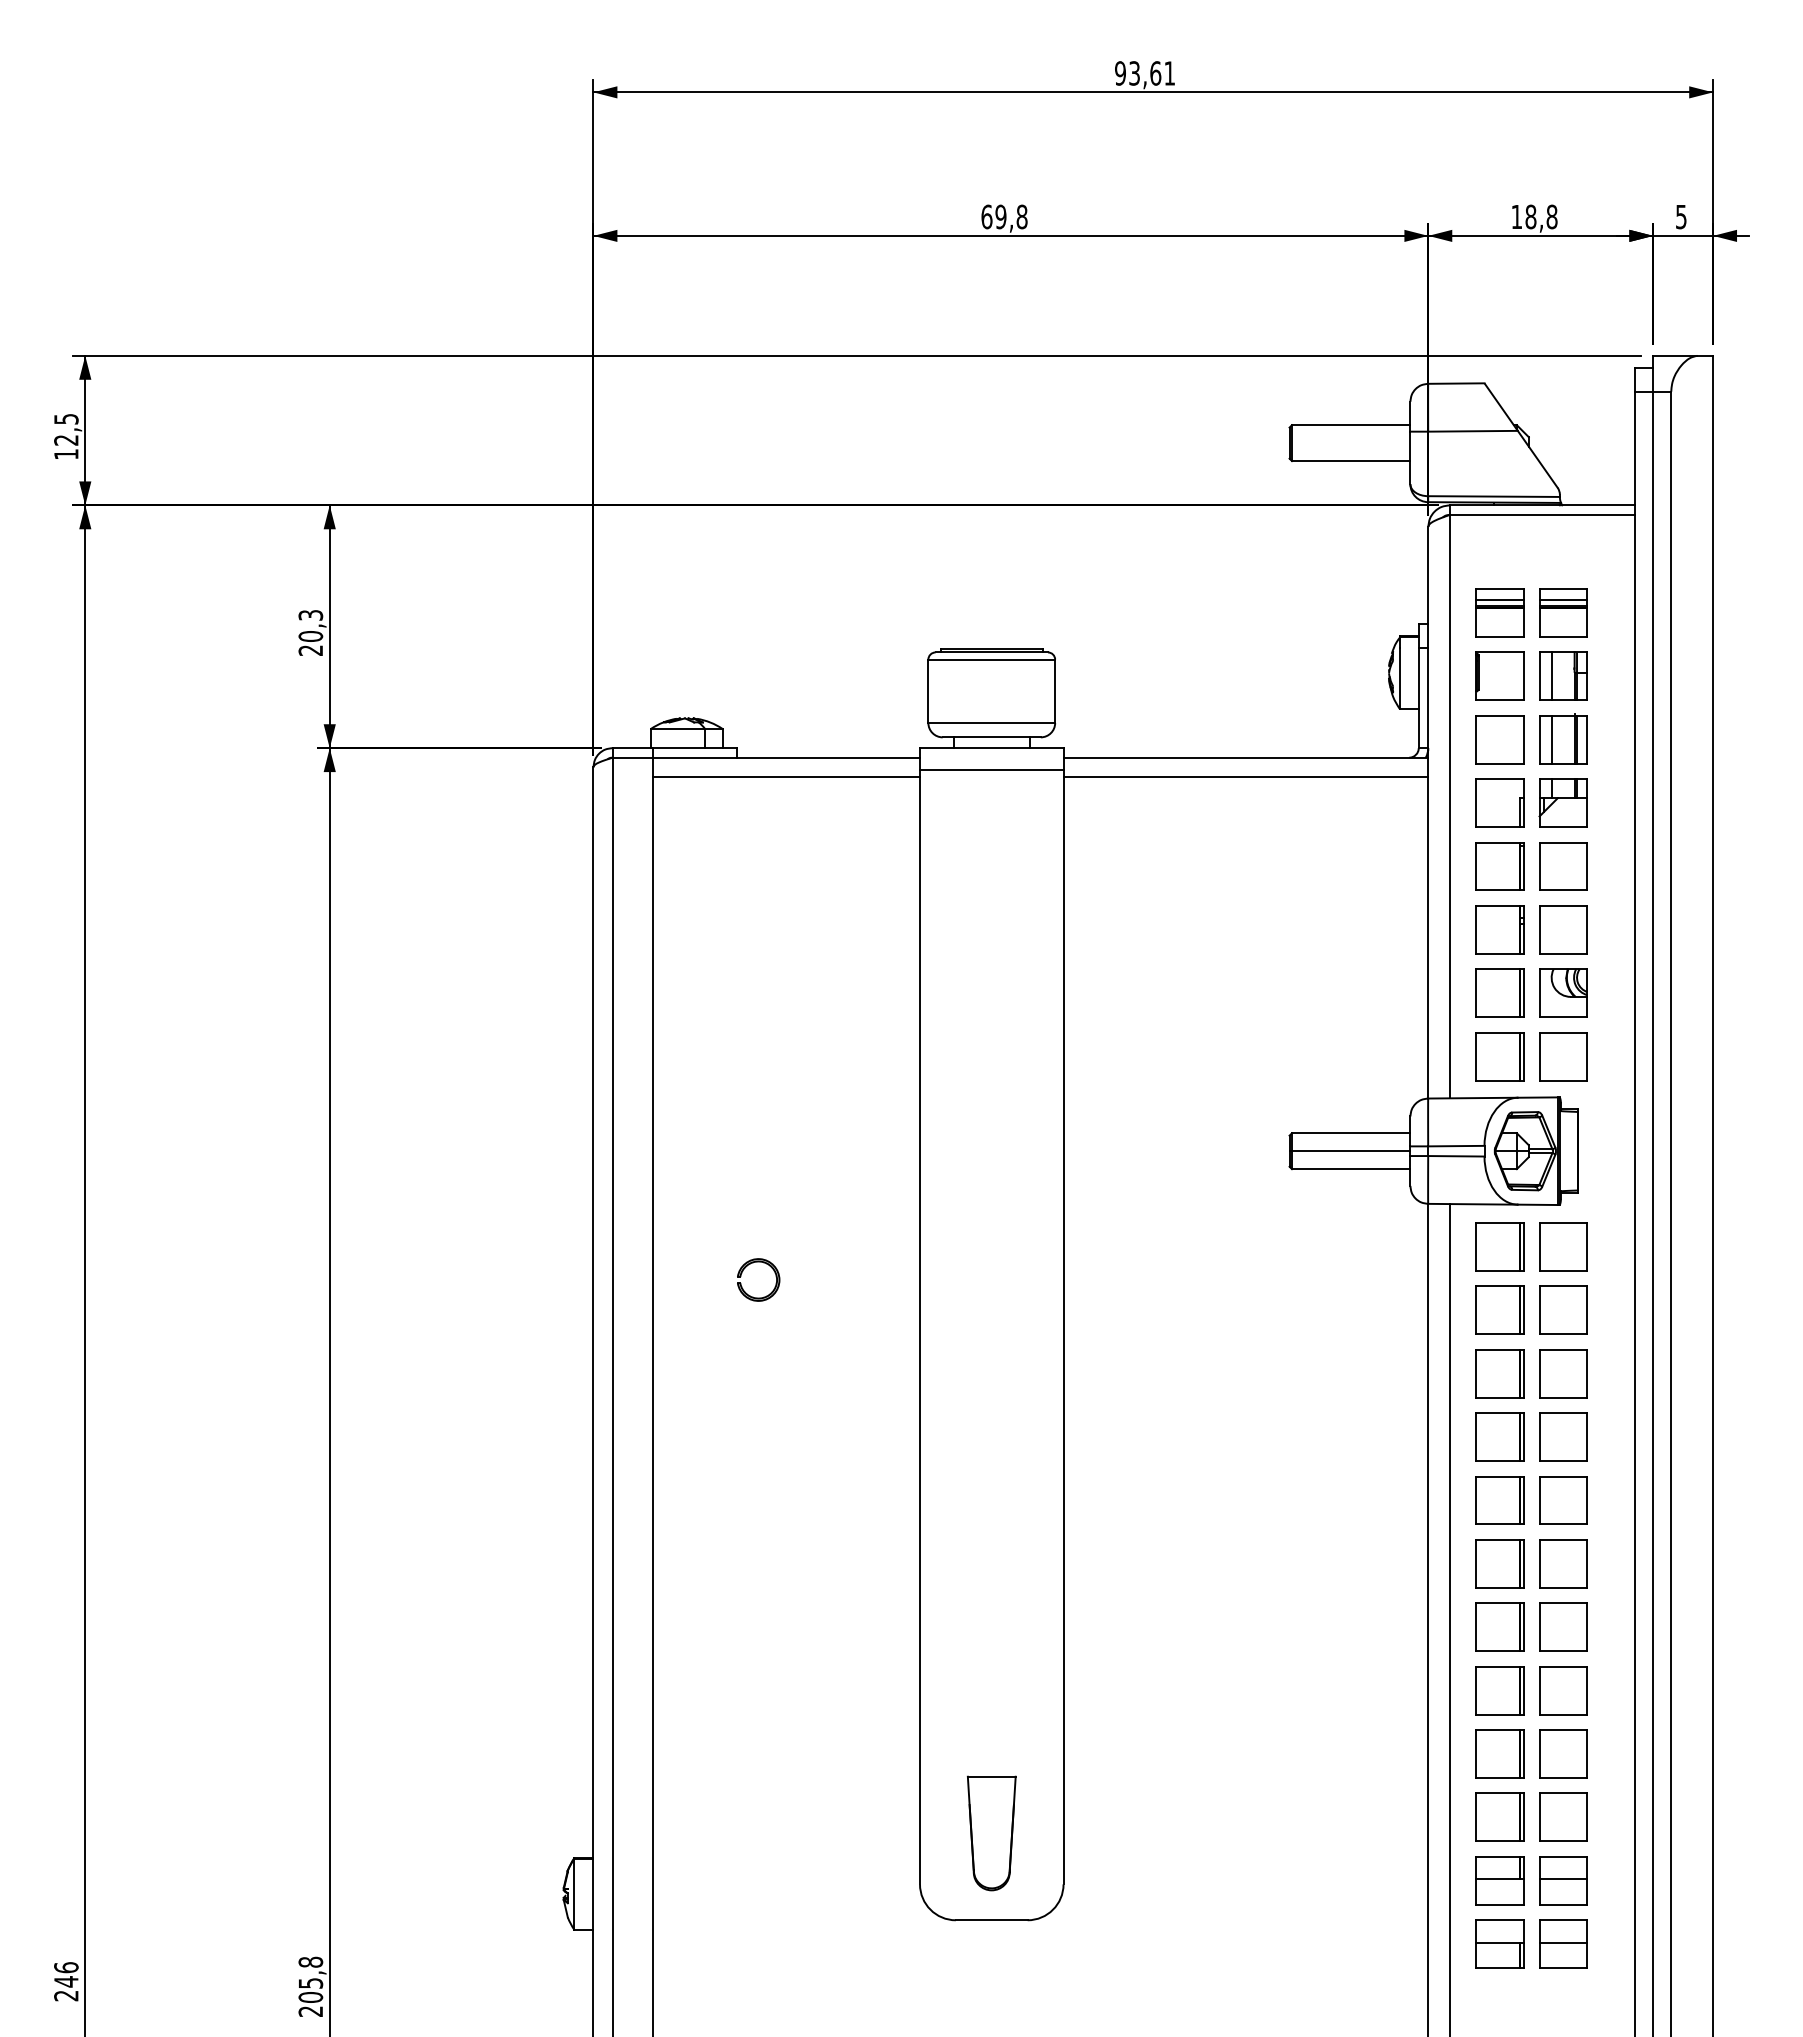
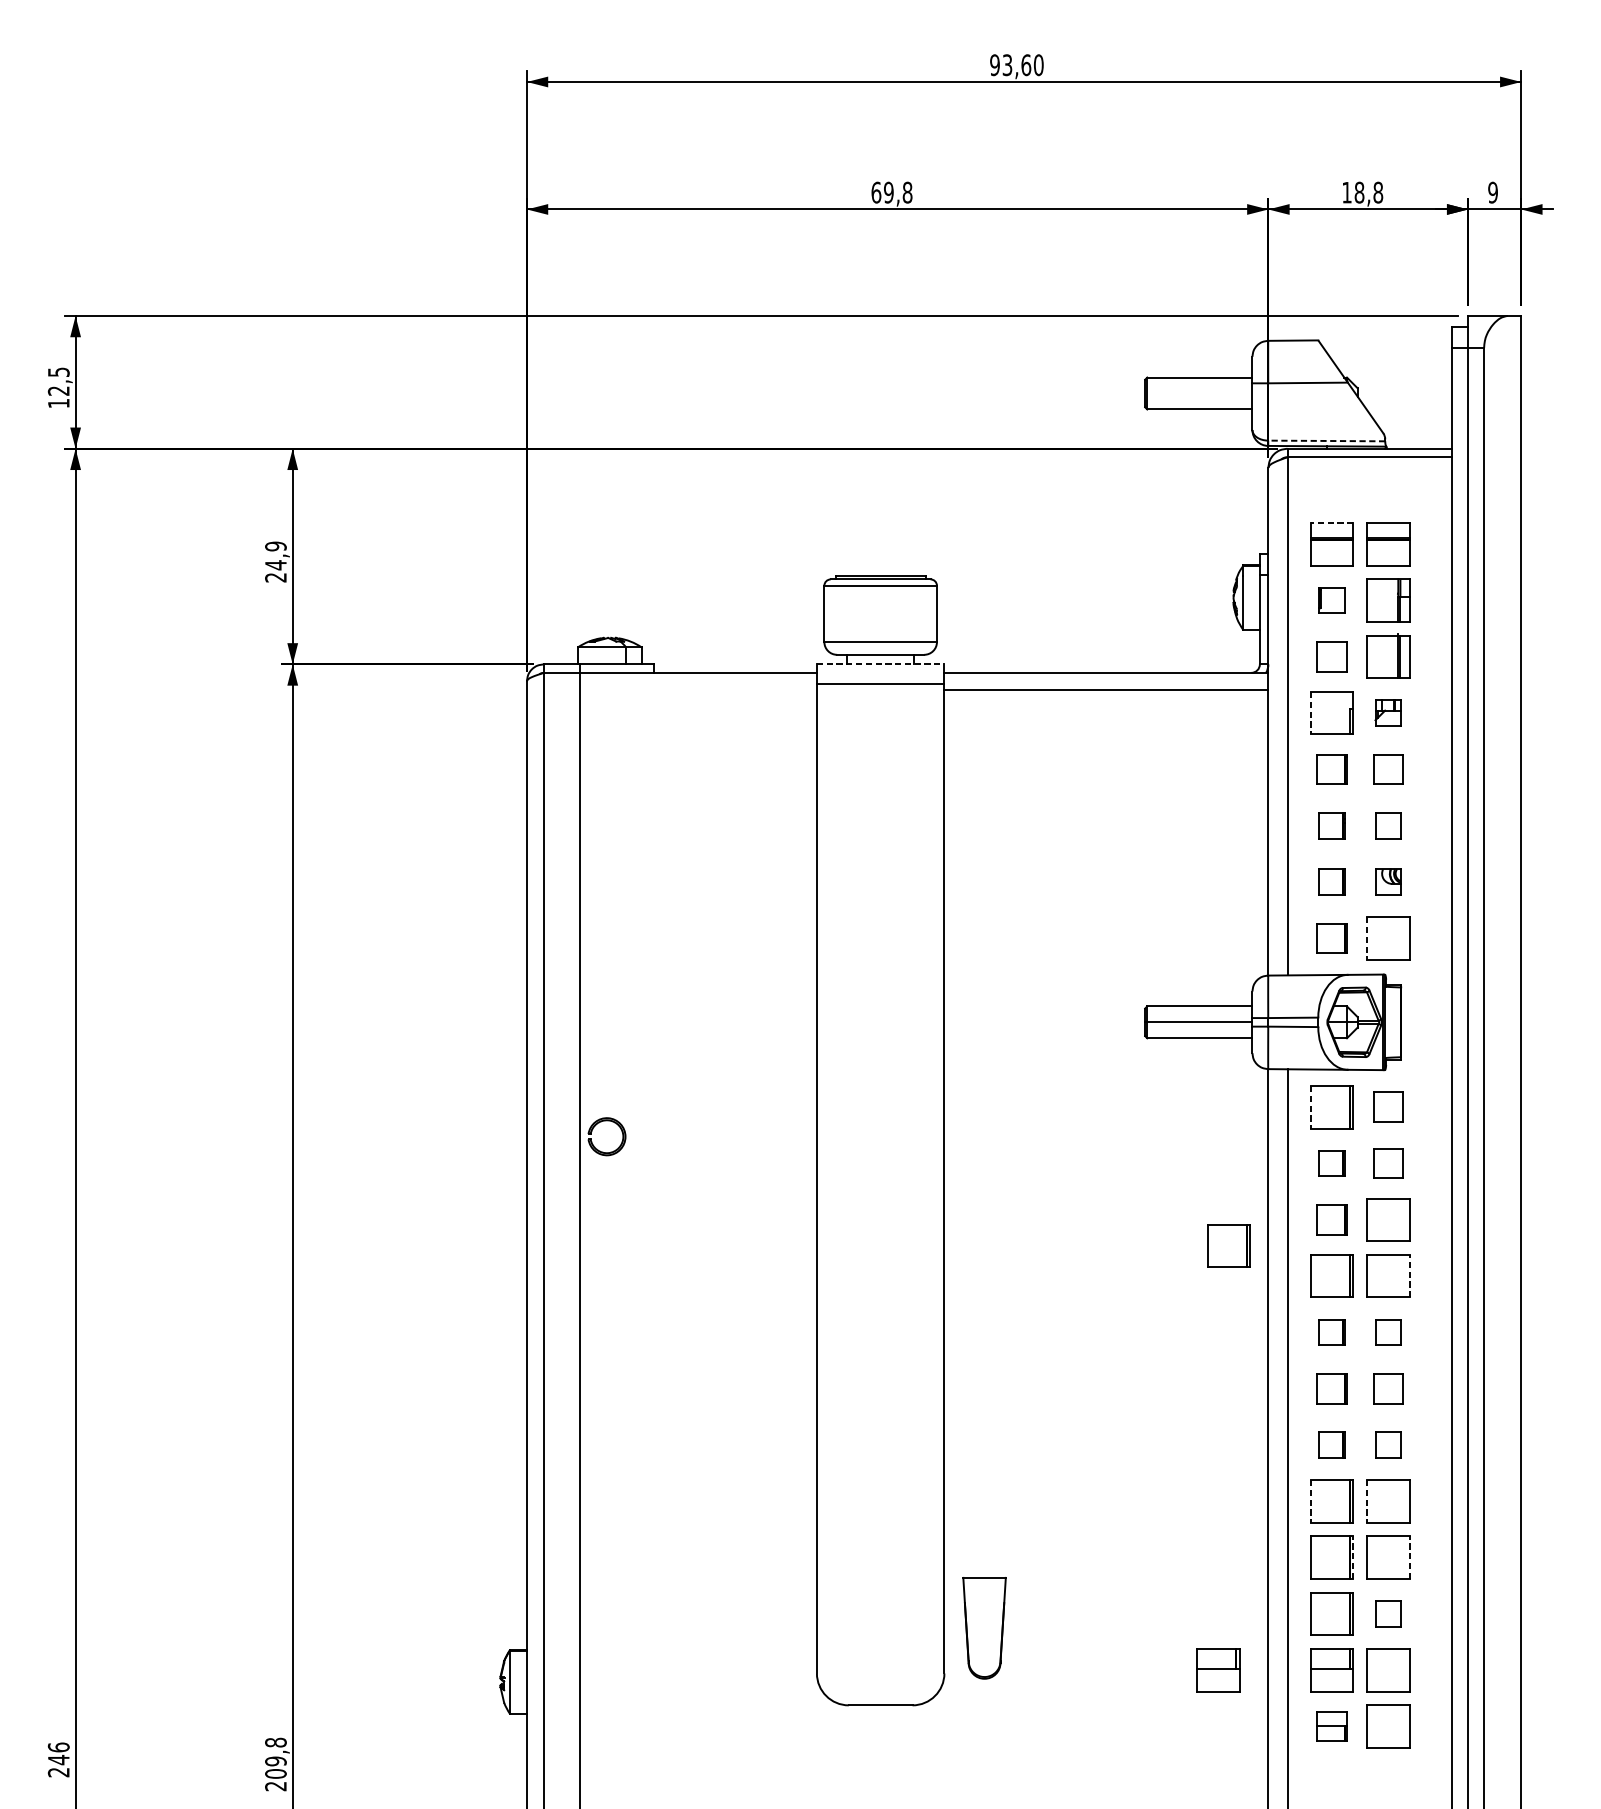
text: (1169, 73) -> (1038, 65), 93,61 -> 93,60
text: (1680, 216) -> (1492, 192), 5 -> 9
line: (1494, 496) -> (1327, 440), solid -> dashed
line: (1500, 589) -> (1332, 523), solid -> dashed
line: (1500, 599) -> (1332, 532), removed
line: (1563, 599) -> (1388, 532), removed
text: (310, 626) -> (275, 556), 20,3 -> 24,9
part: (1499, 675) -> (1331, 599), size x0.6
line: (1551, 676) -> (1377, 600), removed
part: (1499, 739) -> (1331, 656), size x0.7
line: (1551, 739) -> (1377, 656), removed
line: (991, 748) -> (880, 664), solid -> dashed
line: (786, 776) -> (698, 689), removed
part: (1562, 802) -> (1387, 712), size x0.6
line: (1476, 803) -> (1311, 713), solid -> dashed
part: (1499, 866) -> (1331, 769), size x0.7
part: (1563, 866) -> (1388, 769), size x0.7
part: (1499, 929) -> (1331, 825), size x0.6
part: (1563, 929) -> (1388, 825), size x0.6
part: (1499, 992) -> (1331, 881), size x0.6
part: (1563, 992) -> (1388, 881), size x0.6
part: (1499, 1056) -> (1331, 938), size x0.7
line: (1539, 1056) -> (1367, 938), solid -> dashed
line: (1476, 1246) -> (1311, 1106), solid -> dashed
part: (1563, 1246) -> (1388, 1106), size x0.7
part: (753, 1263) -> (602, 1122), moved
part: (1499, 1309) -> (1331, 1162), size x0.6
part: (1563, 1309) -> (1388, 1162), size x0.7
part: (1499, 1373) -> (1331, 1219), size x0.7
part: (1383, 1402) -> (1228, 1245), added
line: (1587, 1437) -> (1409, 1276), solid -> dashed
part: (1499, 1500) -> (1331, 1332), size x0.6
part: (1563, 1500) -> (1388, 1332), size x0.6
part: (1499, 1563) -> (1331, 1388), size x0.7
part: (1563, 1563) -> (1388, 1388), size x0.7
part: (1499, 1626) -> (1331, 1444), size x0.6
part: (1563, 1626) -> (1388, 1444), size x0.6
line: (1476, 1690) -> (1311, 1501), solid -> dashed
line: (1539, 1690) -> (1367, 1501), solid -> dashed
line: (1524, 1754) -> (1353, 1558), solid -> dashed
line: (1587, 1754) -> (1409, 1558), solid -> dashed
part: (1563, 1816) -> (1388, 1613), size x0.6
part: (991, 1833) -> (984, 1628), moved
line: (1563, 1878) -> (1388, 1668), removed
part: (1371, 1880) -> (1217, 1670), added
line: (1563, 1942) -> (1388, 1725), removed
part: (1499, 1943) -> (1331, 1725), size x0.7
text: (310, 1983) -> (275, 1761), 205,8 -> 209,8

